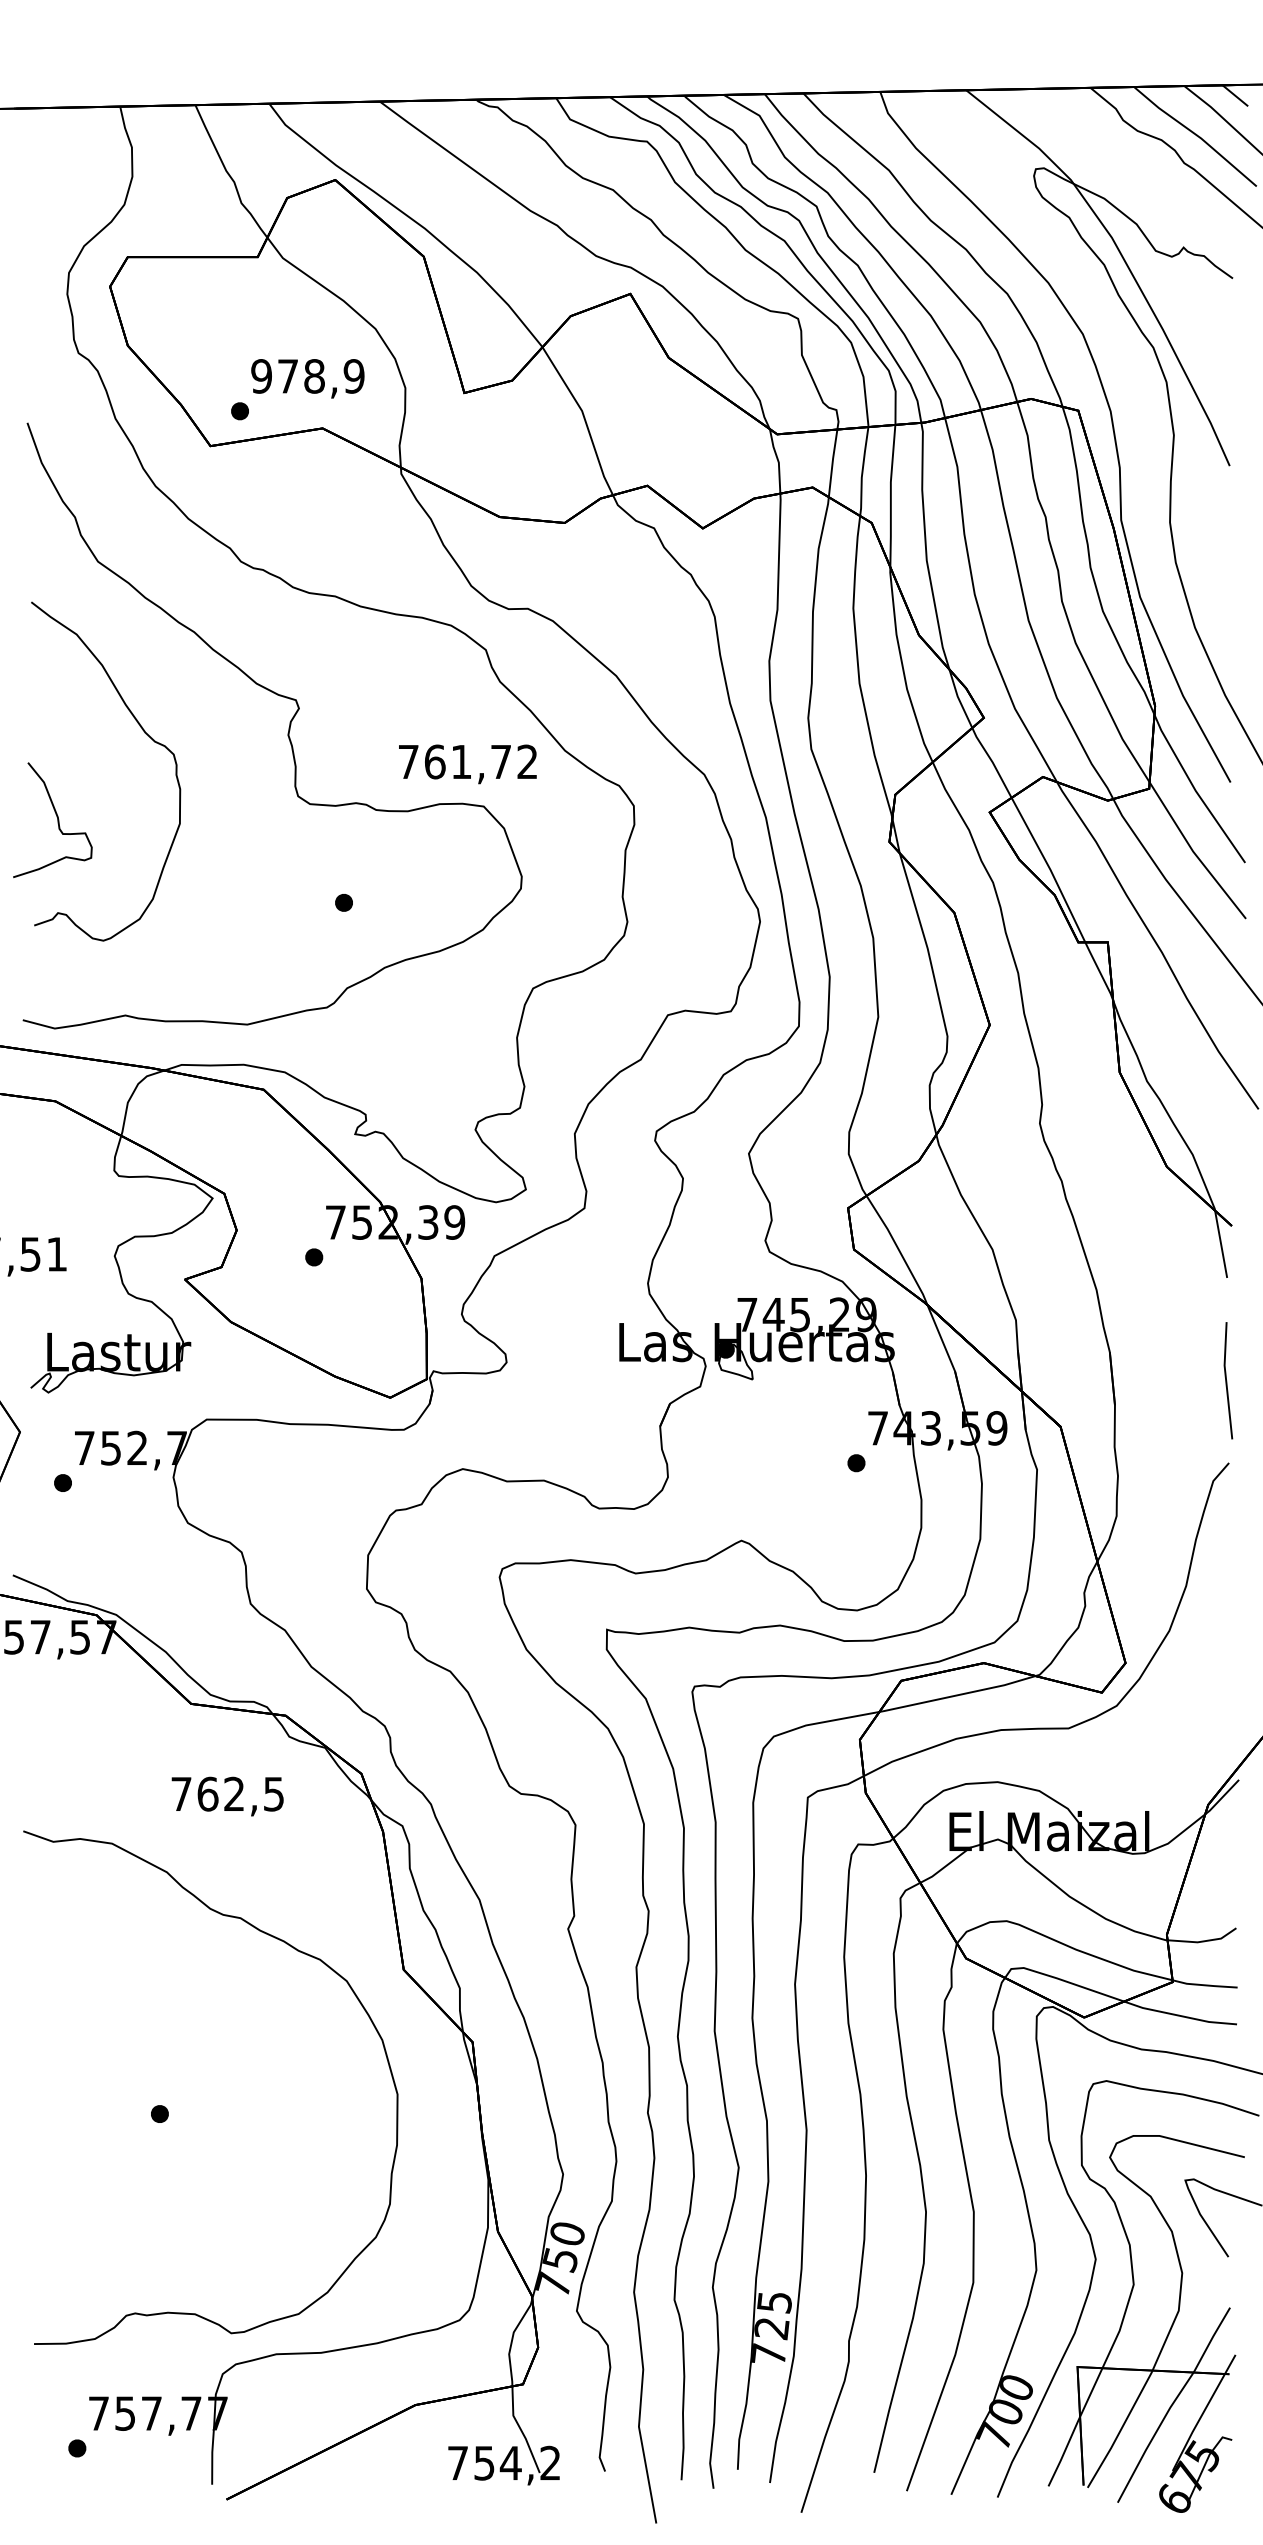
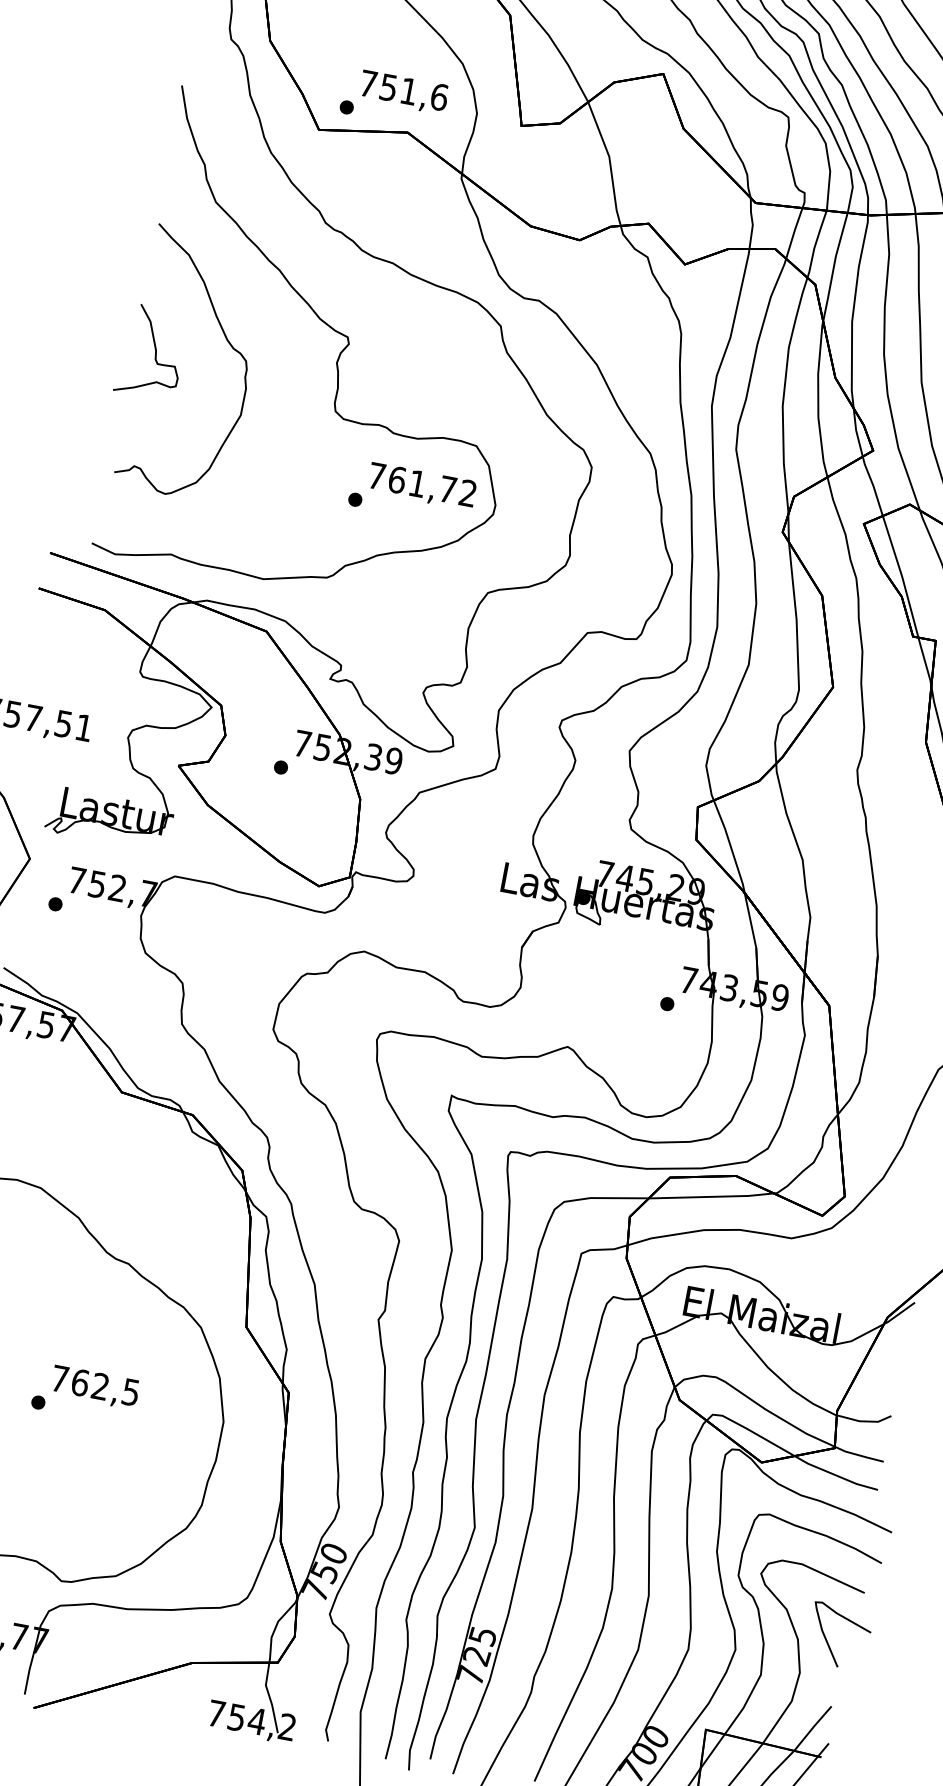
text: (307, 376) -> (403, 90), 978,9 -> 751,6
text: (467, 764) -> (421, 486), moved
curve: (56, 817) -> (154, 350), moved
text: (227, 1796) -> (94, 1387), moved

